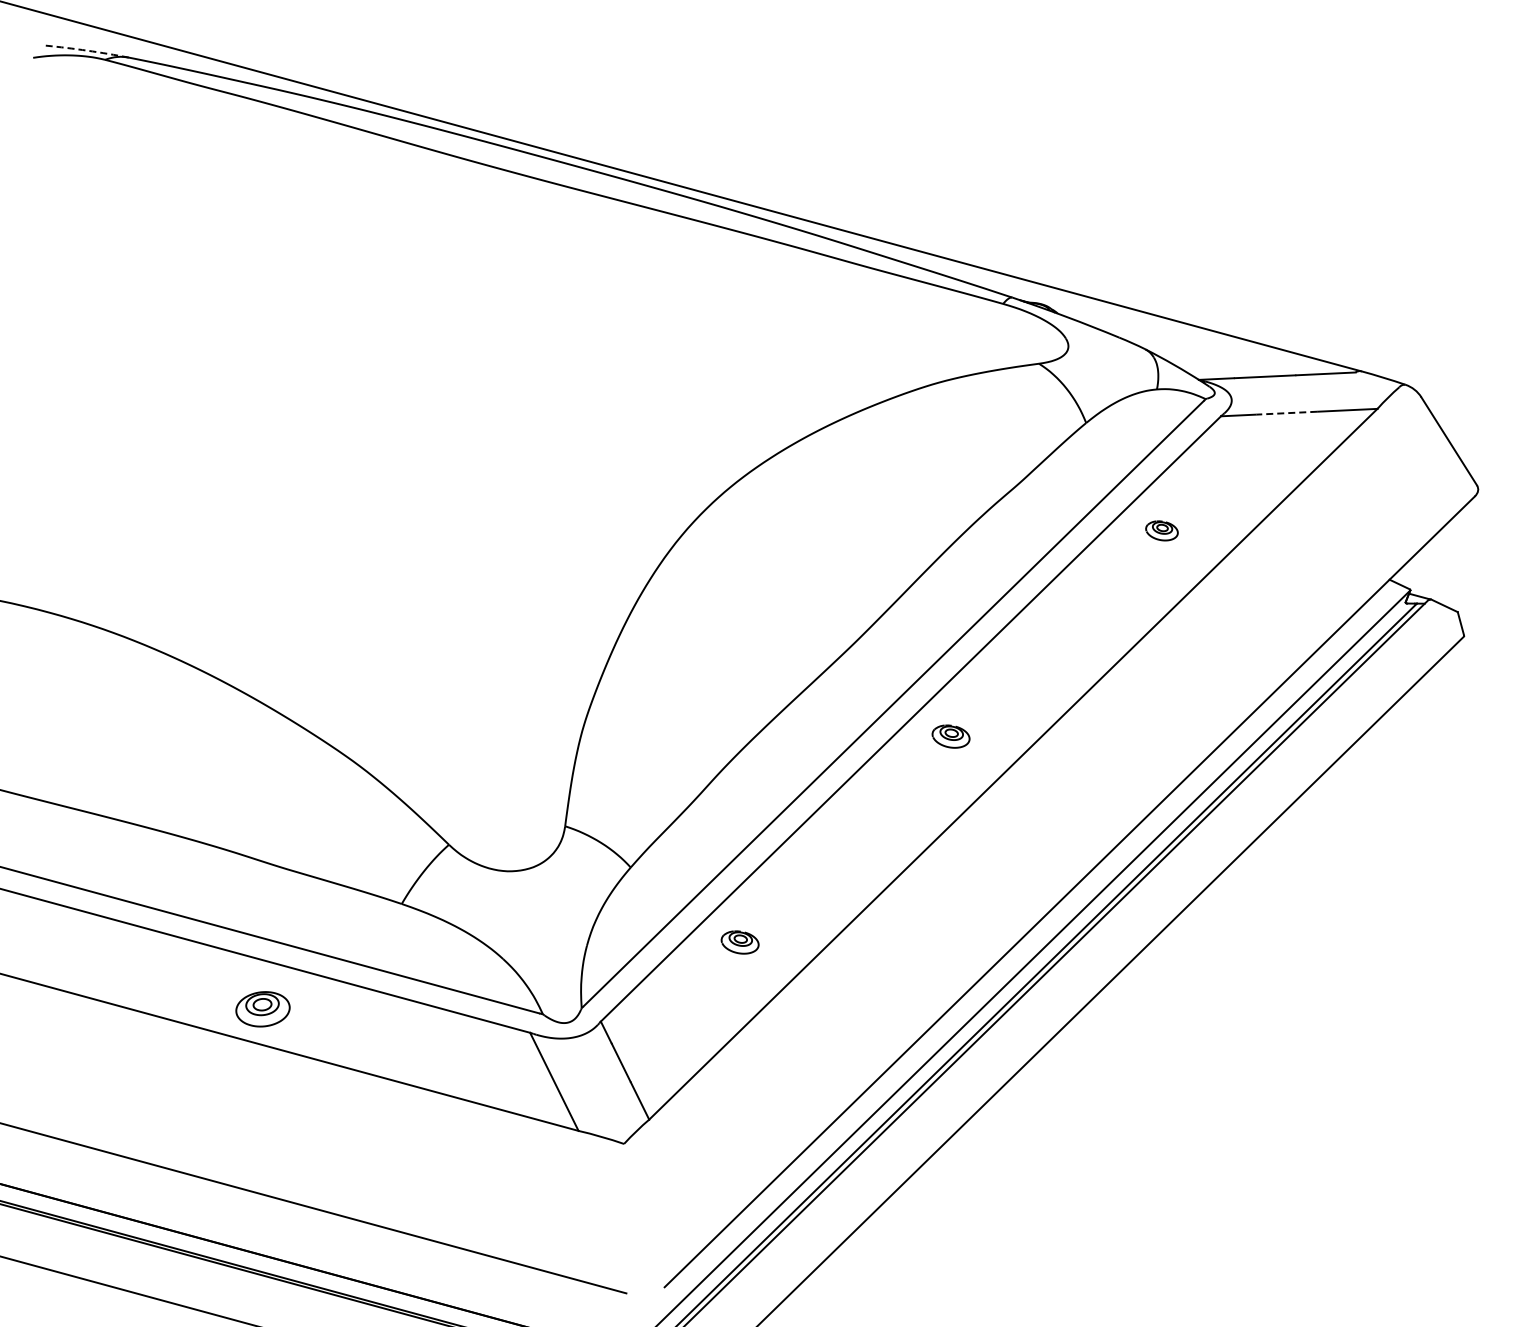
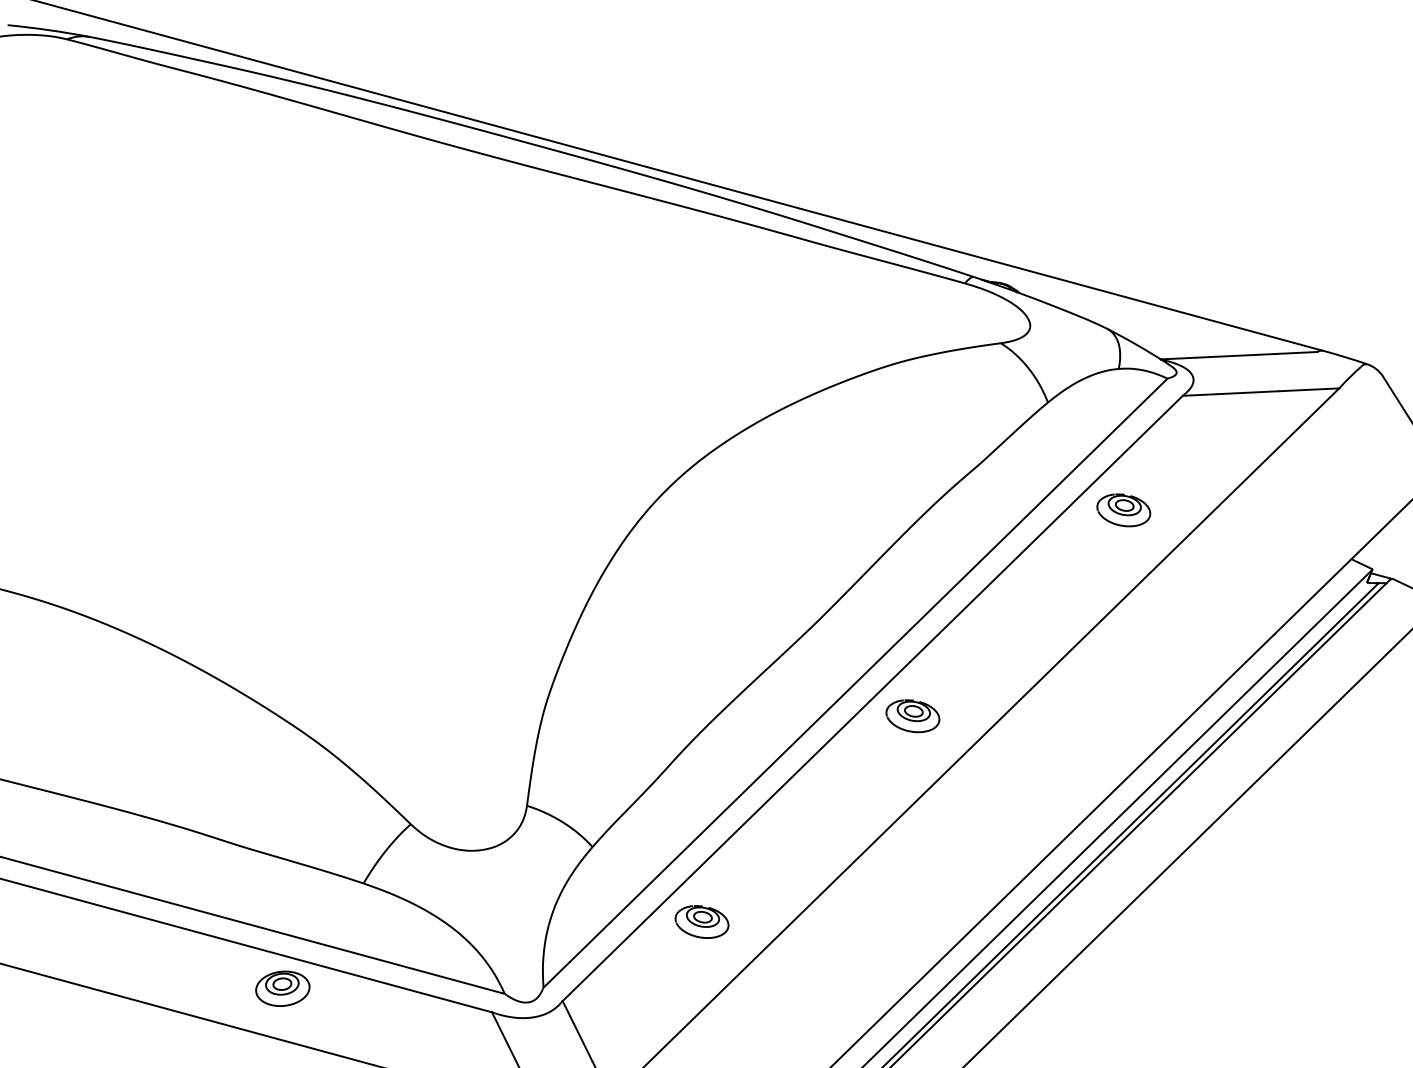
arc: (87, 50) -> (49, 30), dashed -> solid
line: (1286, 413) -> (1248, 393), dashed -> solid
part: (1161, 530) -> (1123, 510), size x1.67
part: (950, 736) -> (912, 716), size x1.43
part: (739, 942) -> (701, 922), size x1.43
part: (262, 1009) -> (282, 989), moved

